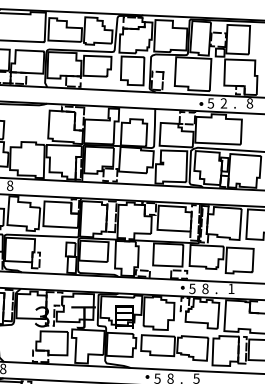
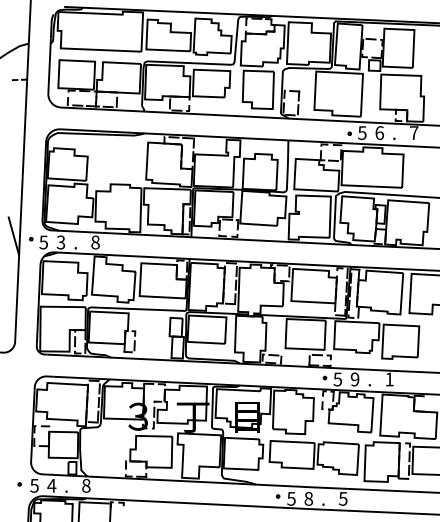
text: (223, 103) -> (379, 133), 2 -> 6
text: (250, 103) -> (414, 133), 8 -> 7
text: (204, 288) -> (354, 379), 8 -> 9

